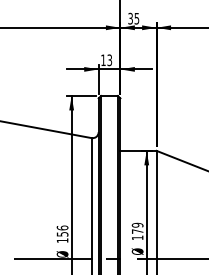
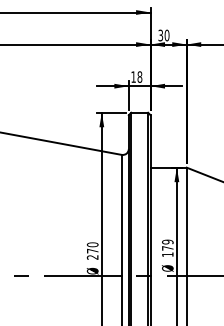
text: (136, 18) -> (166, 35), 35 -> 30
text: (109, 59) -> (139, 76), 13 -> 18
text: (62, 233) -> (92, 250), 156 -> 270

